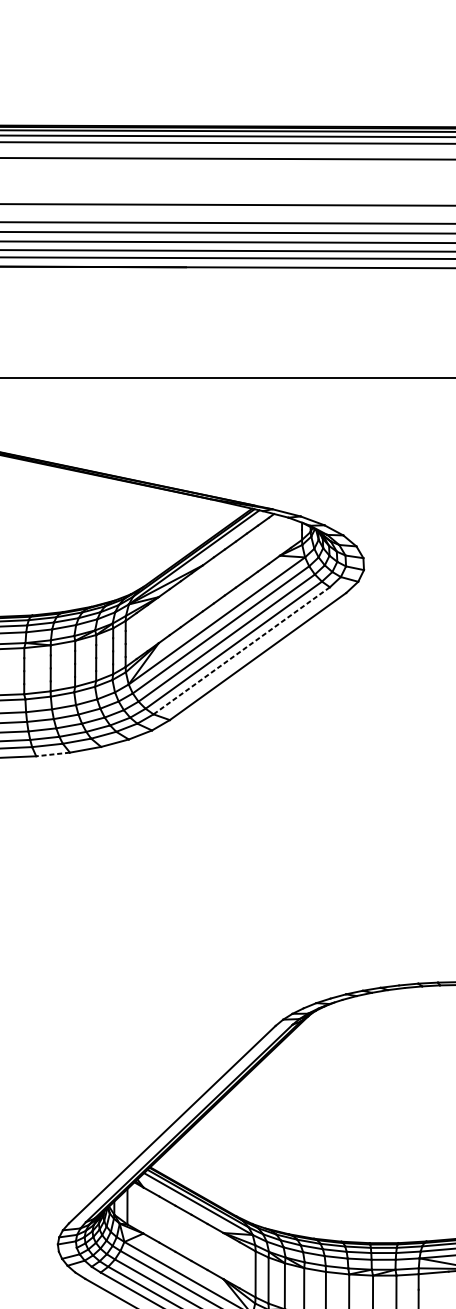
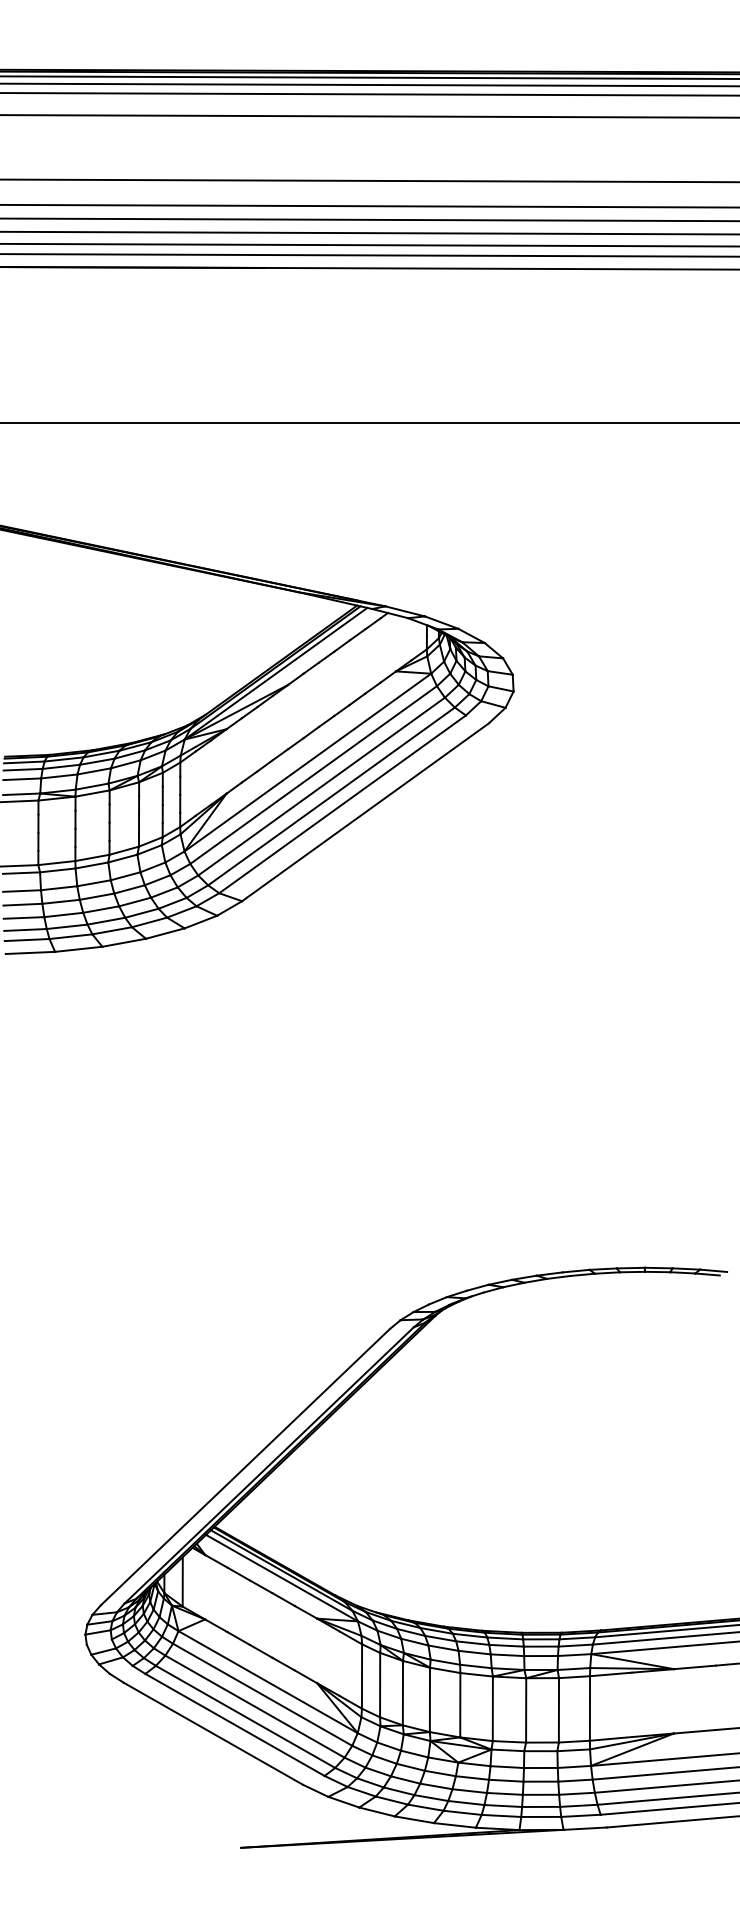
line: (241, 650) -> (342, 804), dashed -> solid
line: (52, 754) -> (78, 949), dashed -> solid

